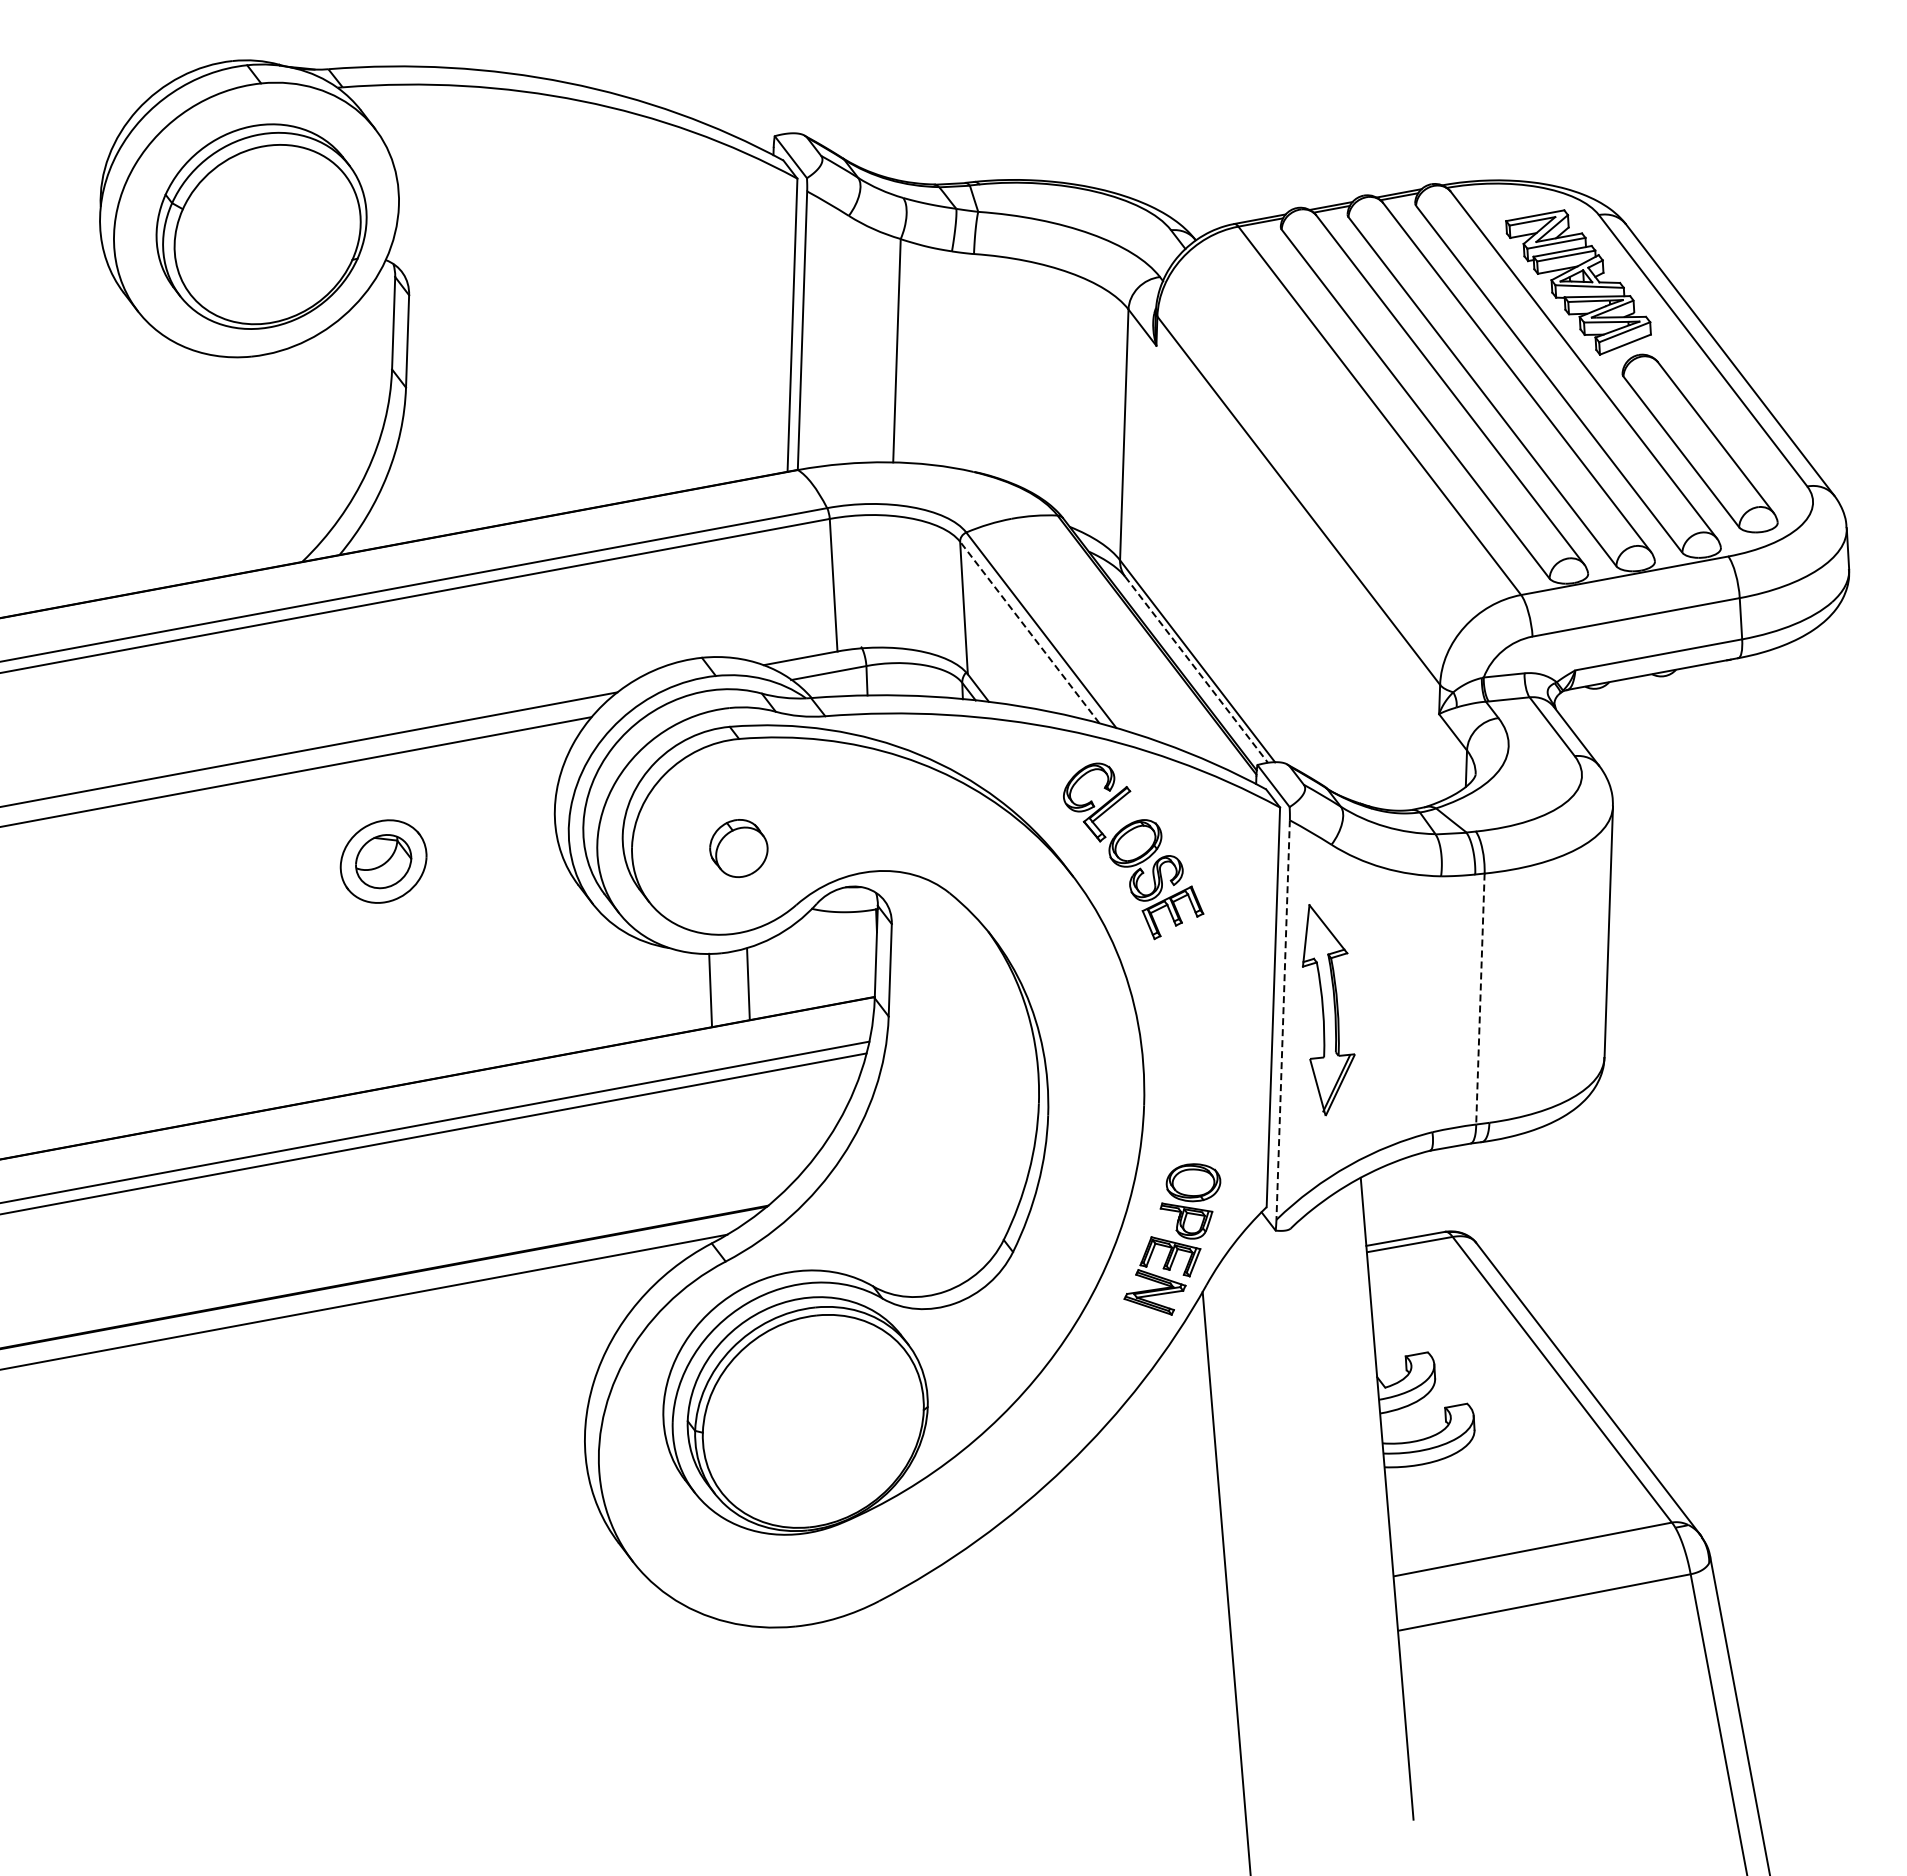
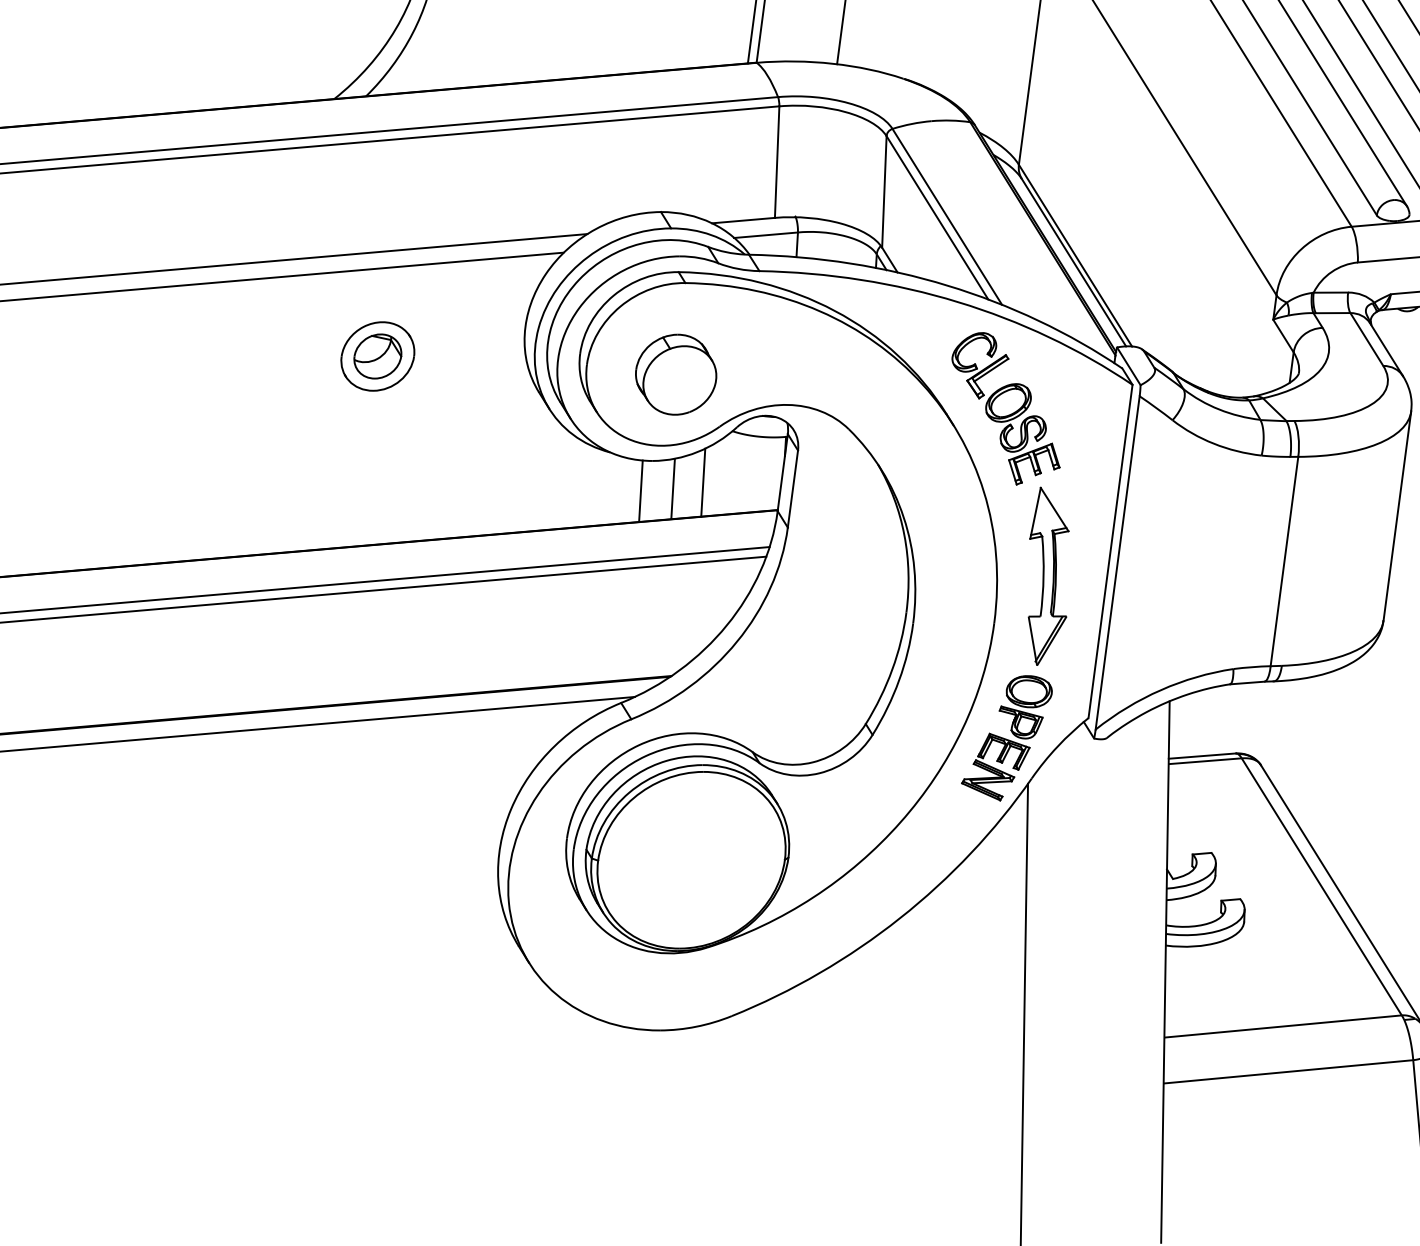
line: (1029, 632) -> (937, 217), dashed -> solid
line: (1196, 670) -> (1073, 263), dashed -> solid
part: (738, 848) -> (675, 374), size x1.67
line: (782, 972) -> (702, 482), added
line: (1480, 999) -> (1284, 561), dashed -> solid
part: (1328, 1010) -> (1048, 577), moved
line: (1283, 1020) -> (1117, 563), dashed -> solid

